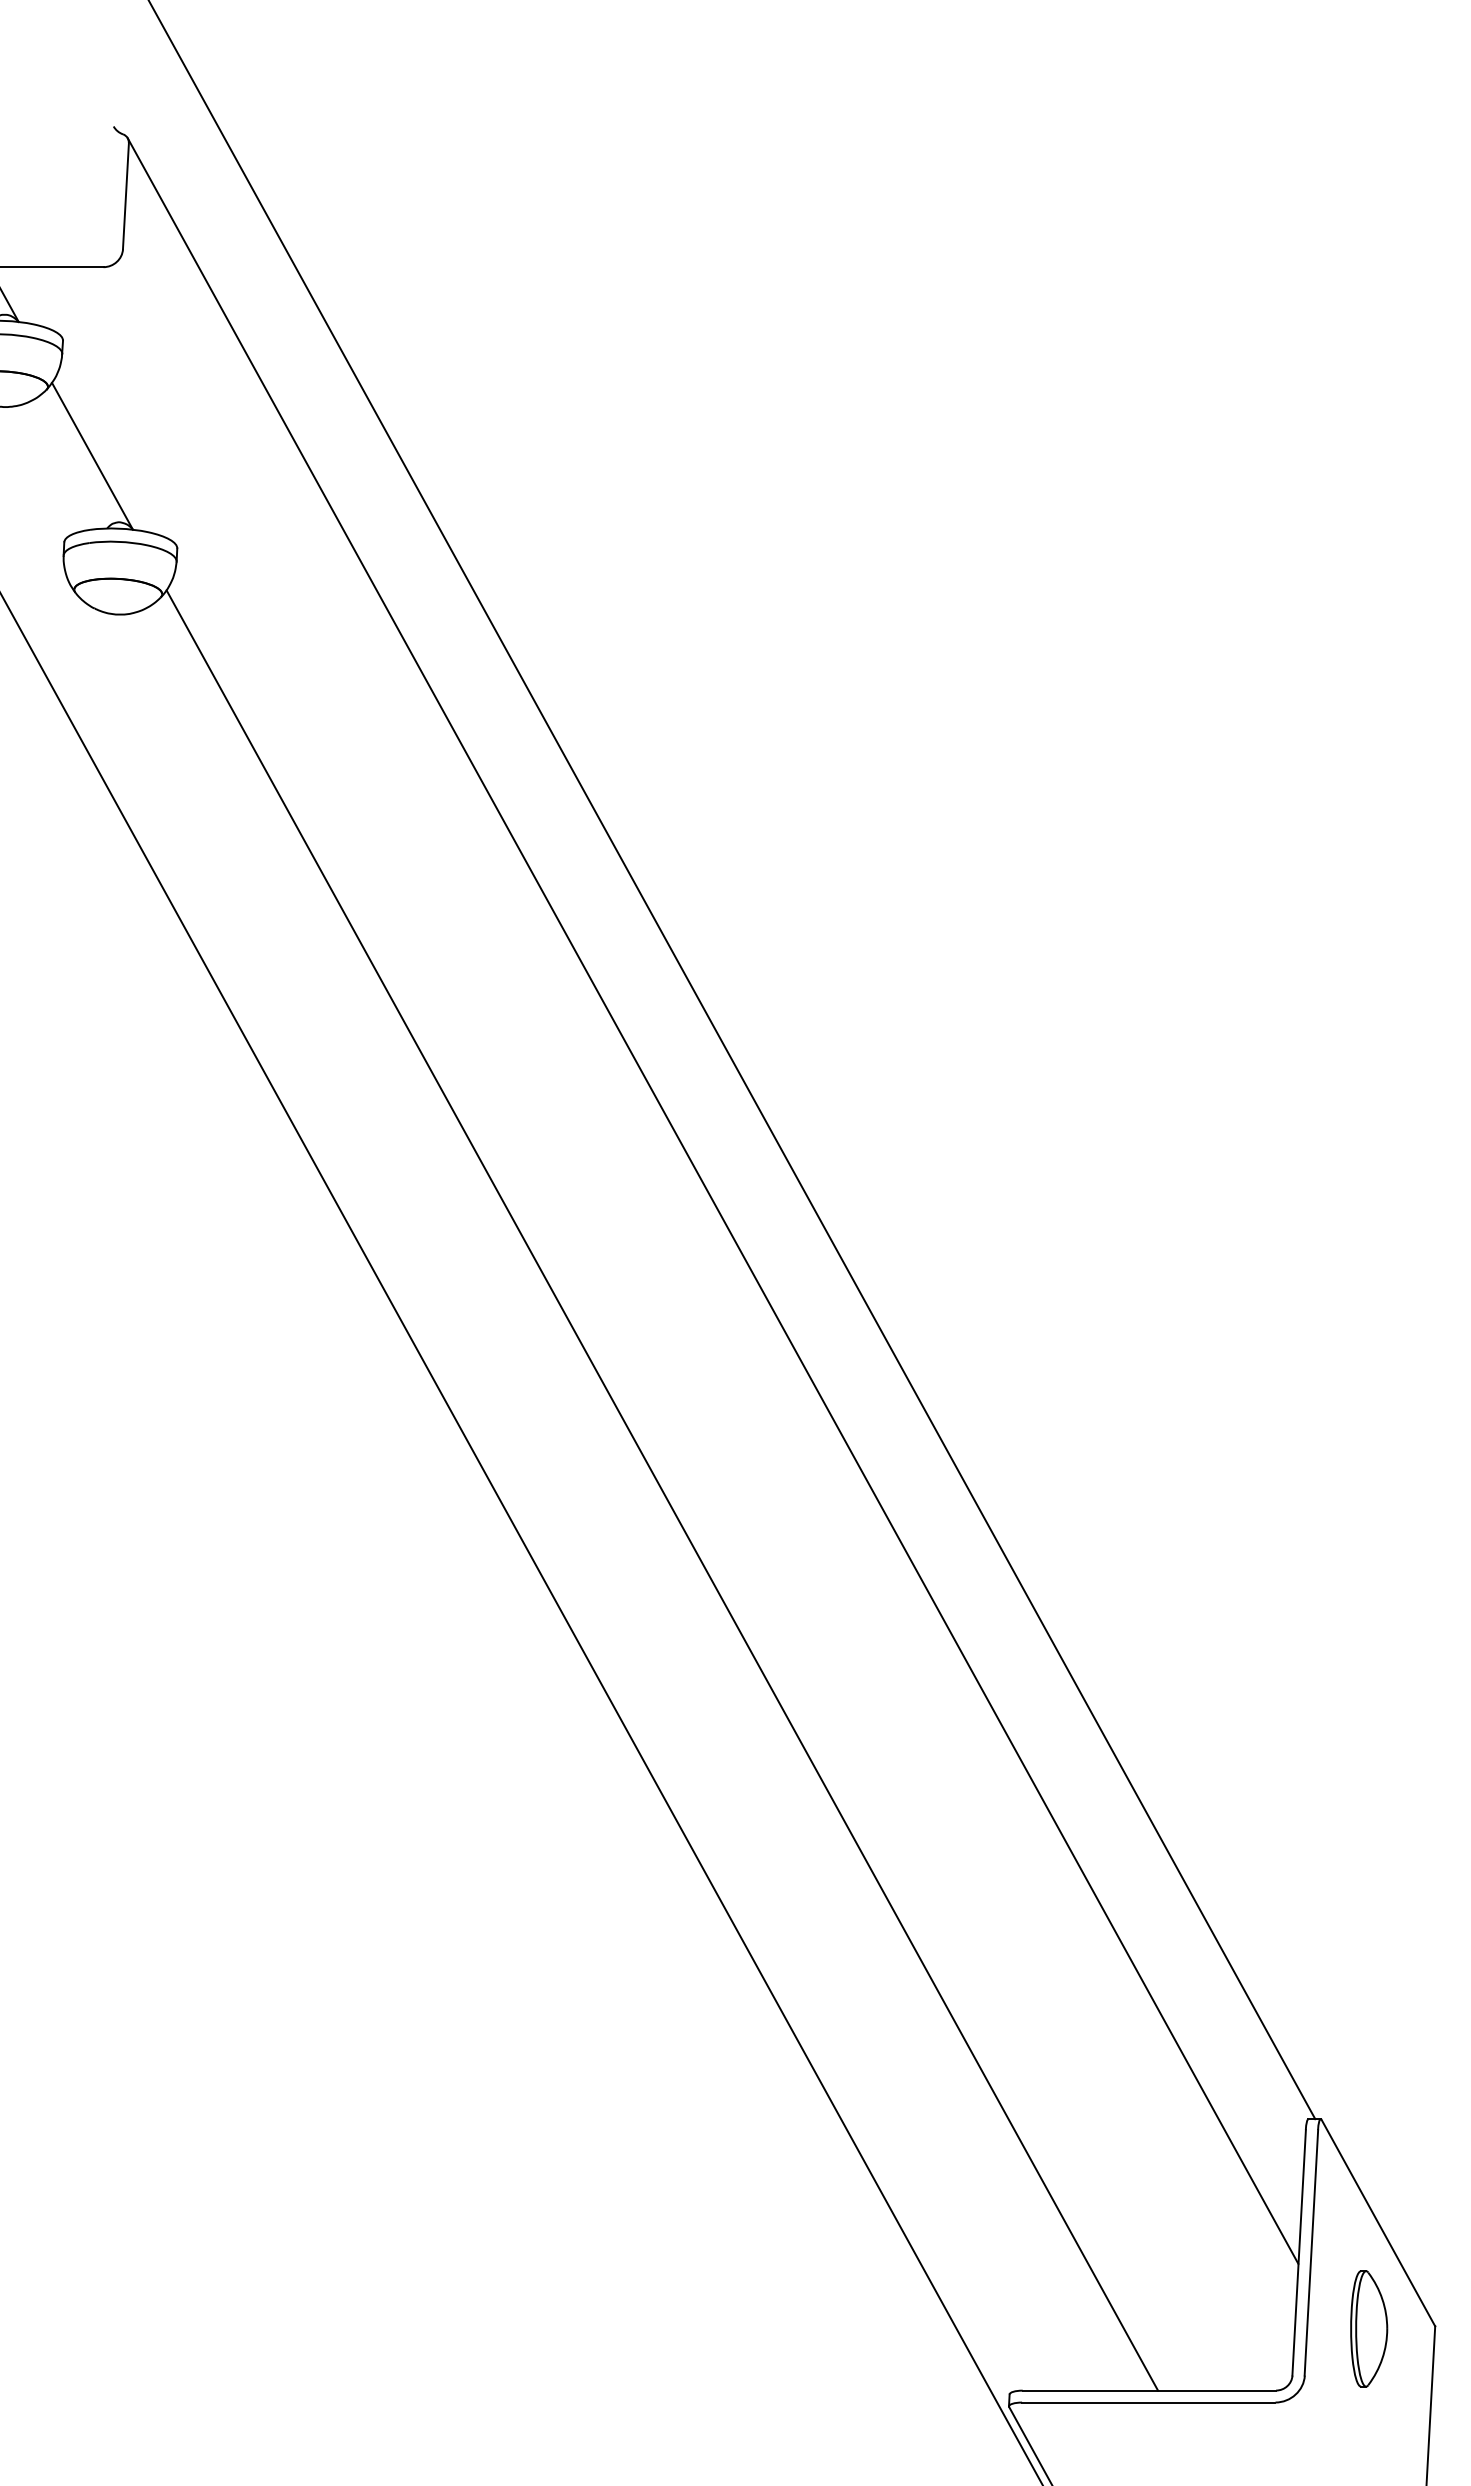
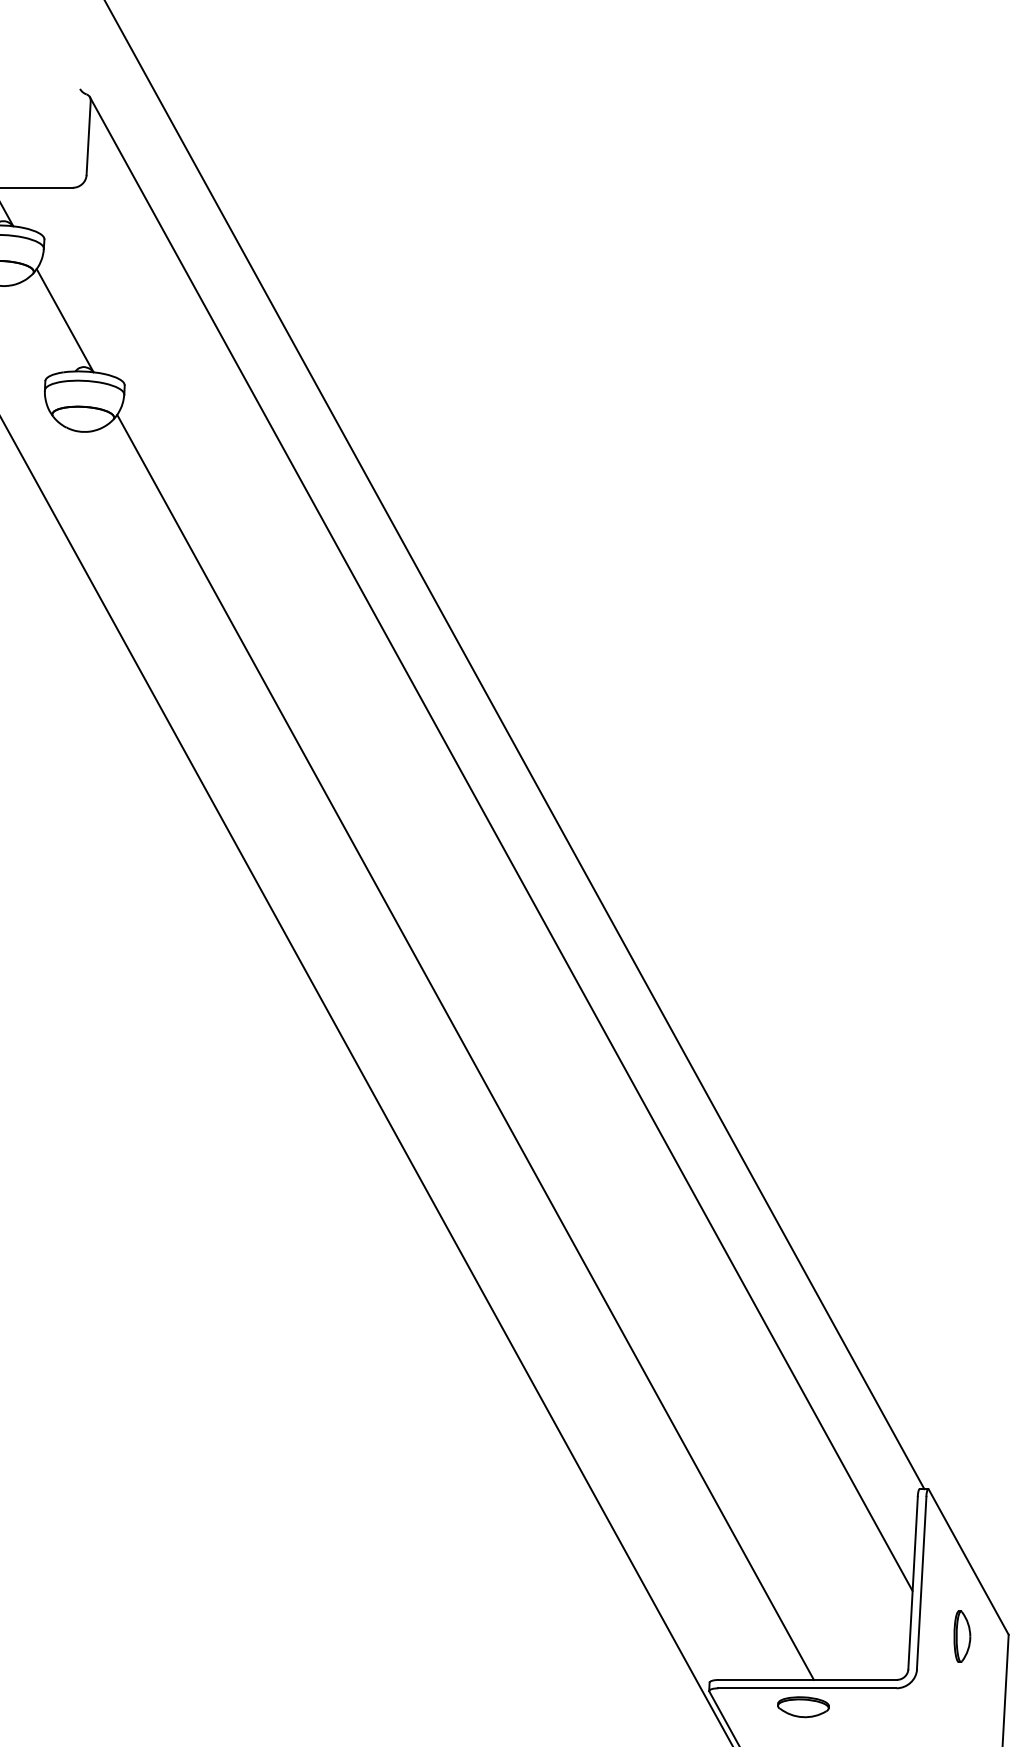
part: (1369, 2329) -> (962, 1636), size x0.62
part: (1143, 2429) -> (803, 1707), added

